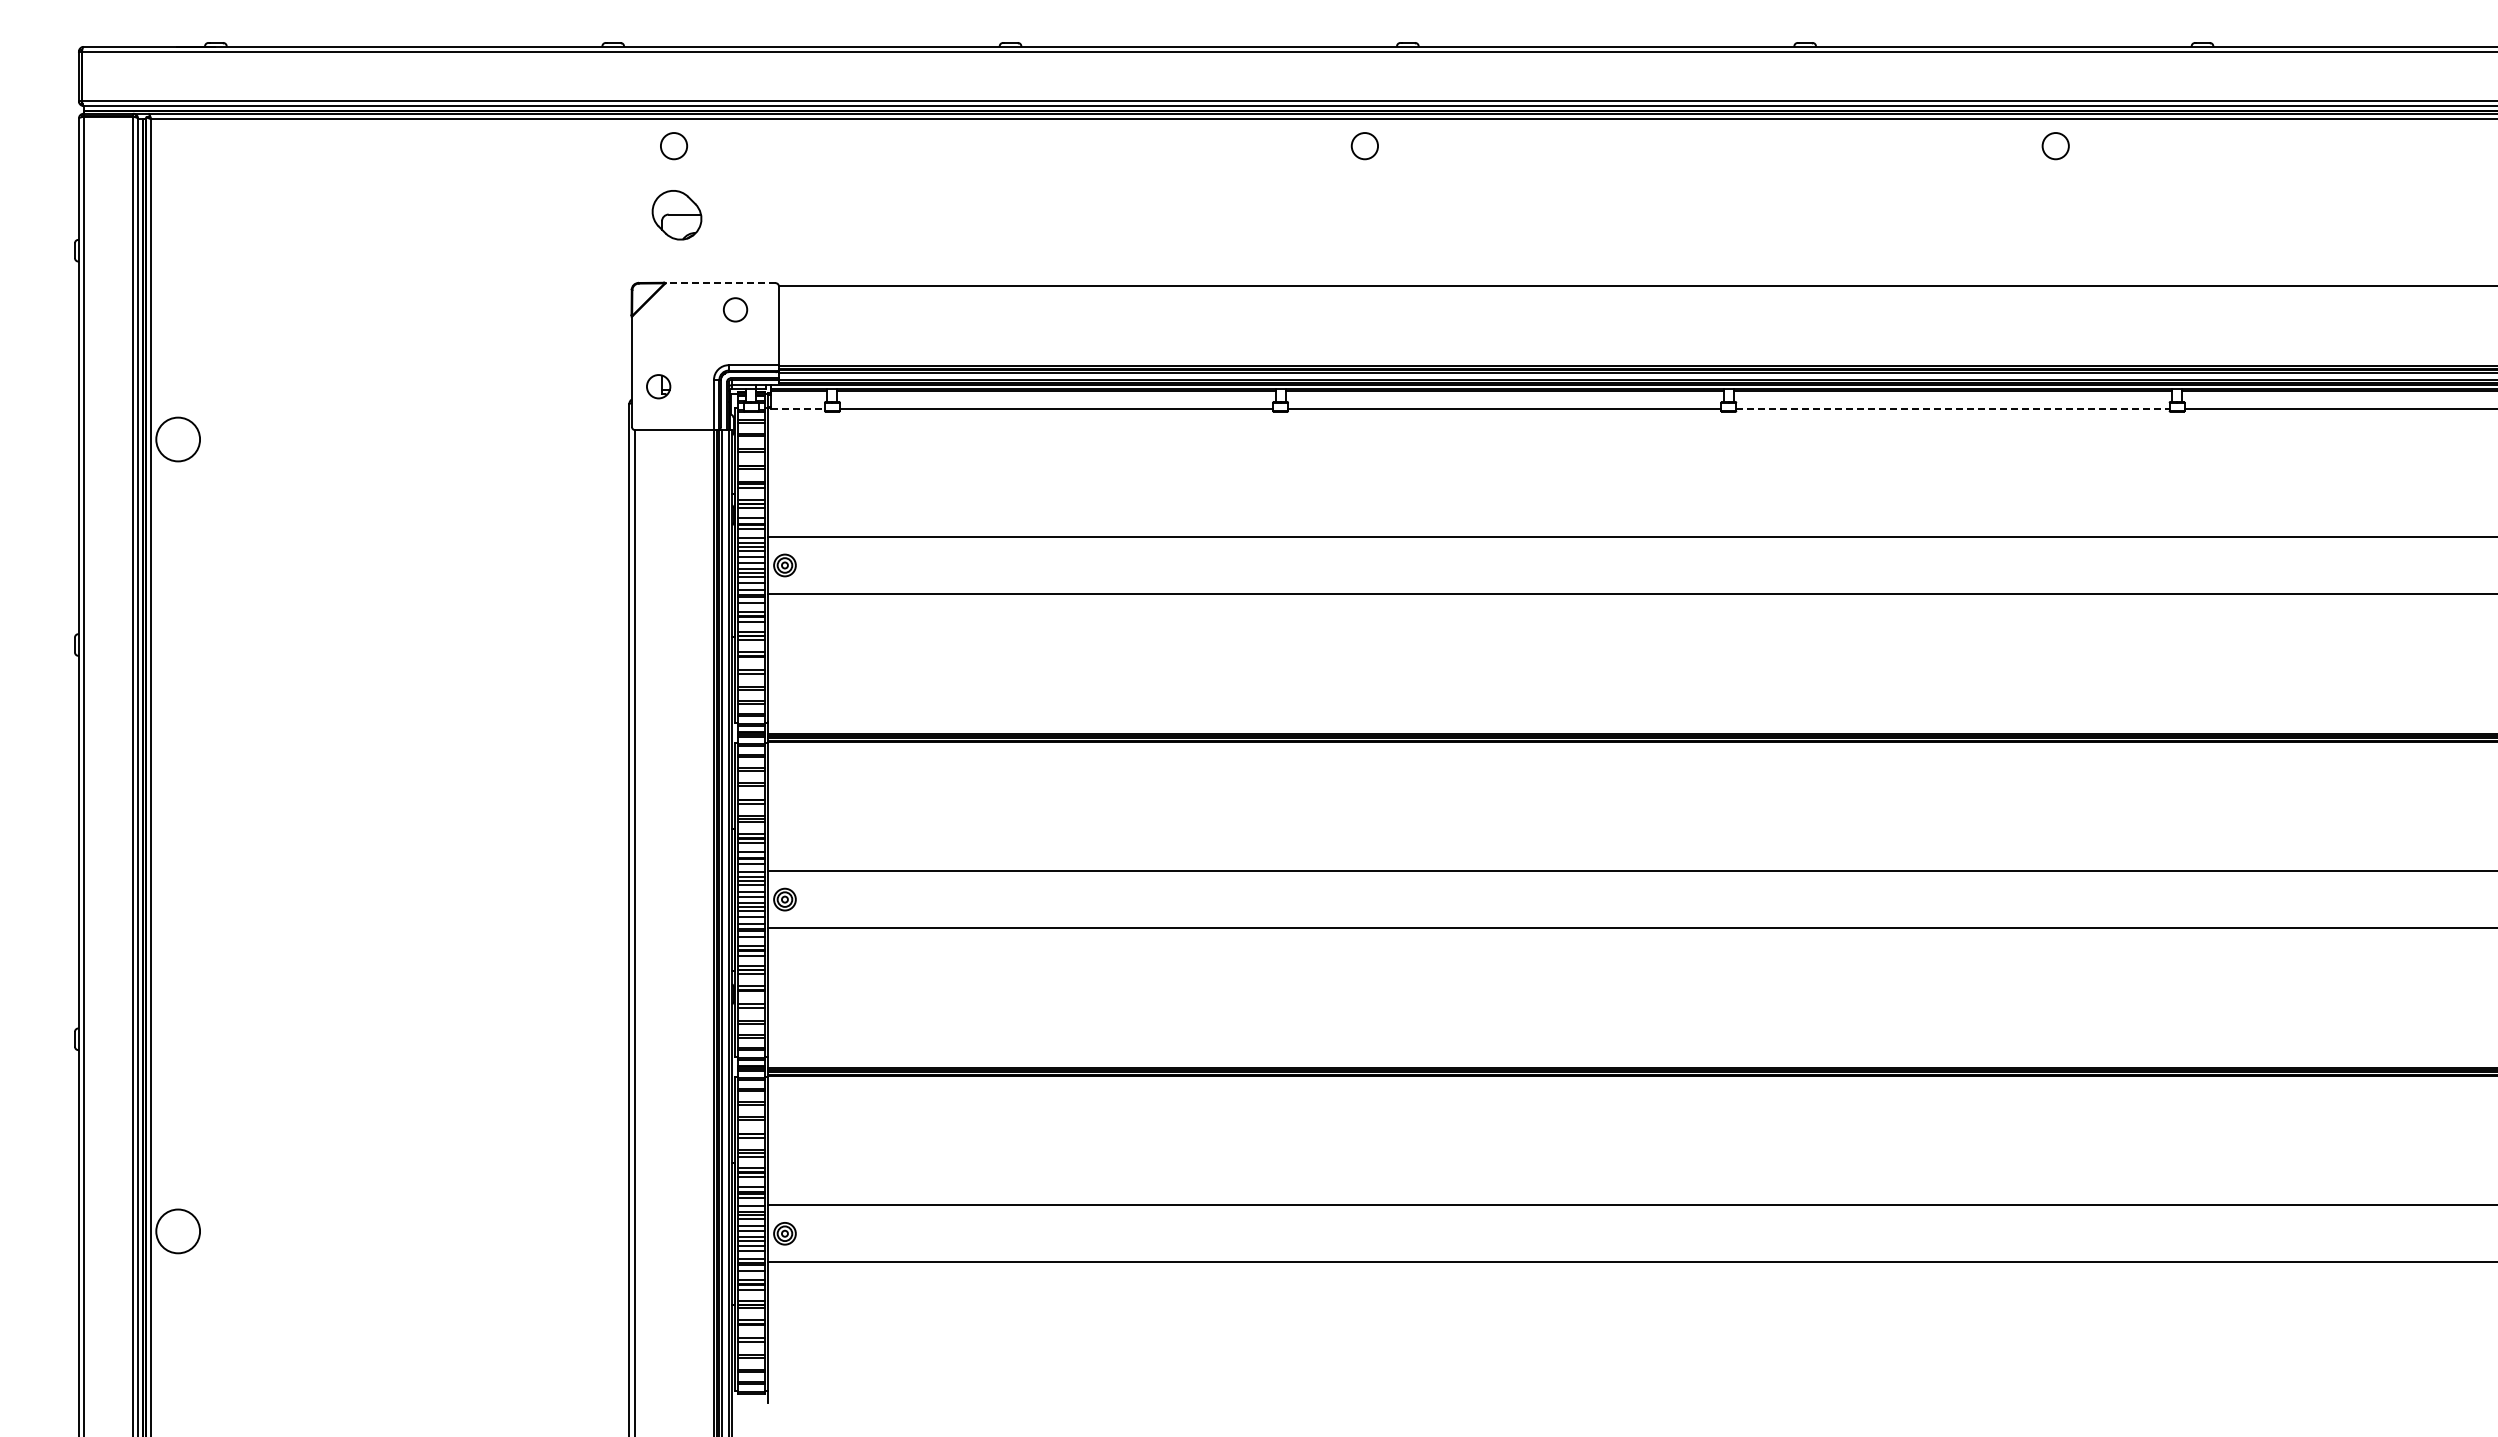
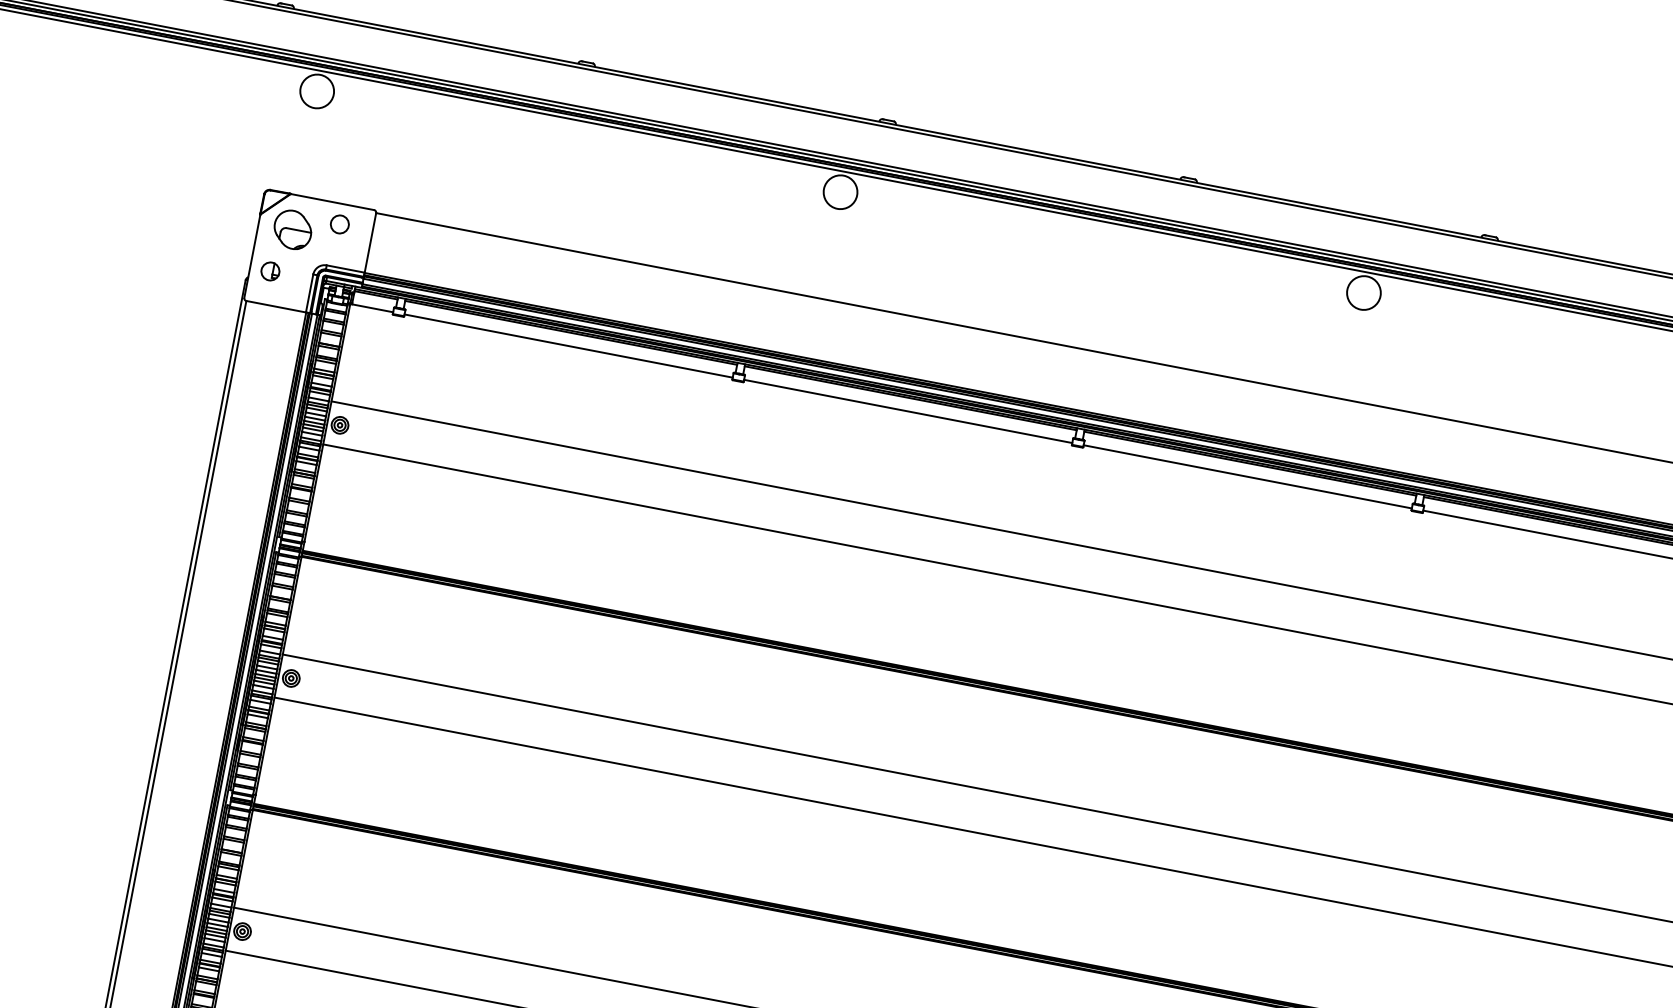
circle: (673, 146) -> (316, 91), size x1.67
circle: (1364, 146) -> (840, 192), size x1.67
circle: (2055, 146) -> (1363, 293), size x1.67
part: (676, 215) -> (292, 229), moved
line: (720, 283) -> (332, 202), dashed -> solid
line: (798, 408) -> (373, 308), dashed -> solid
line: (1952, 408) -> (1247, 476), dashed -> solid

